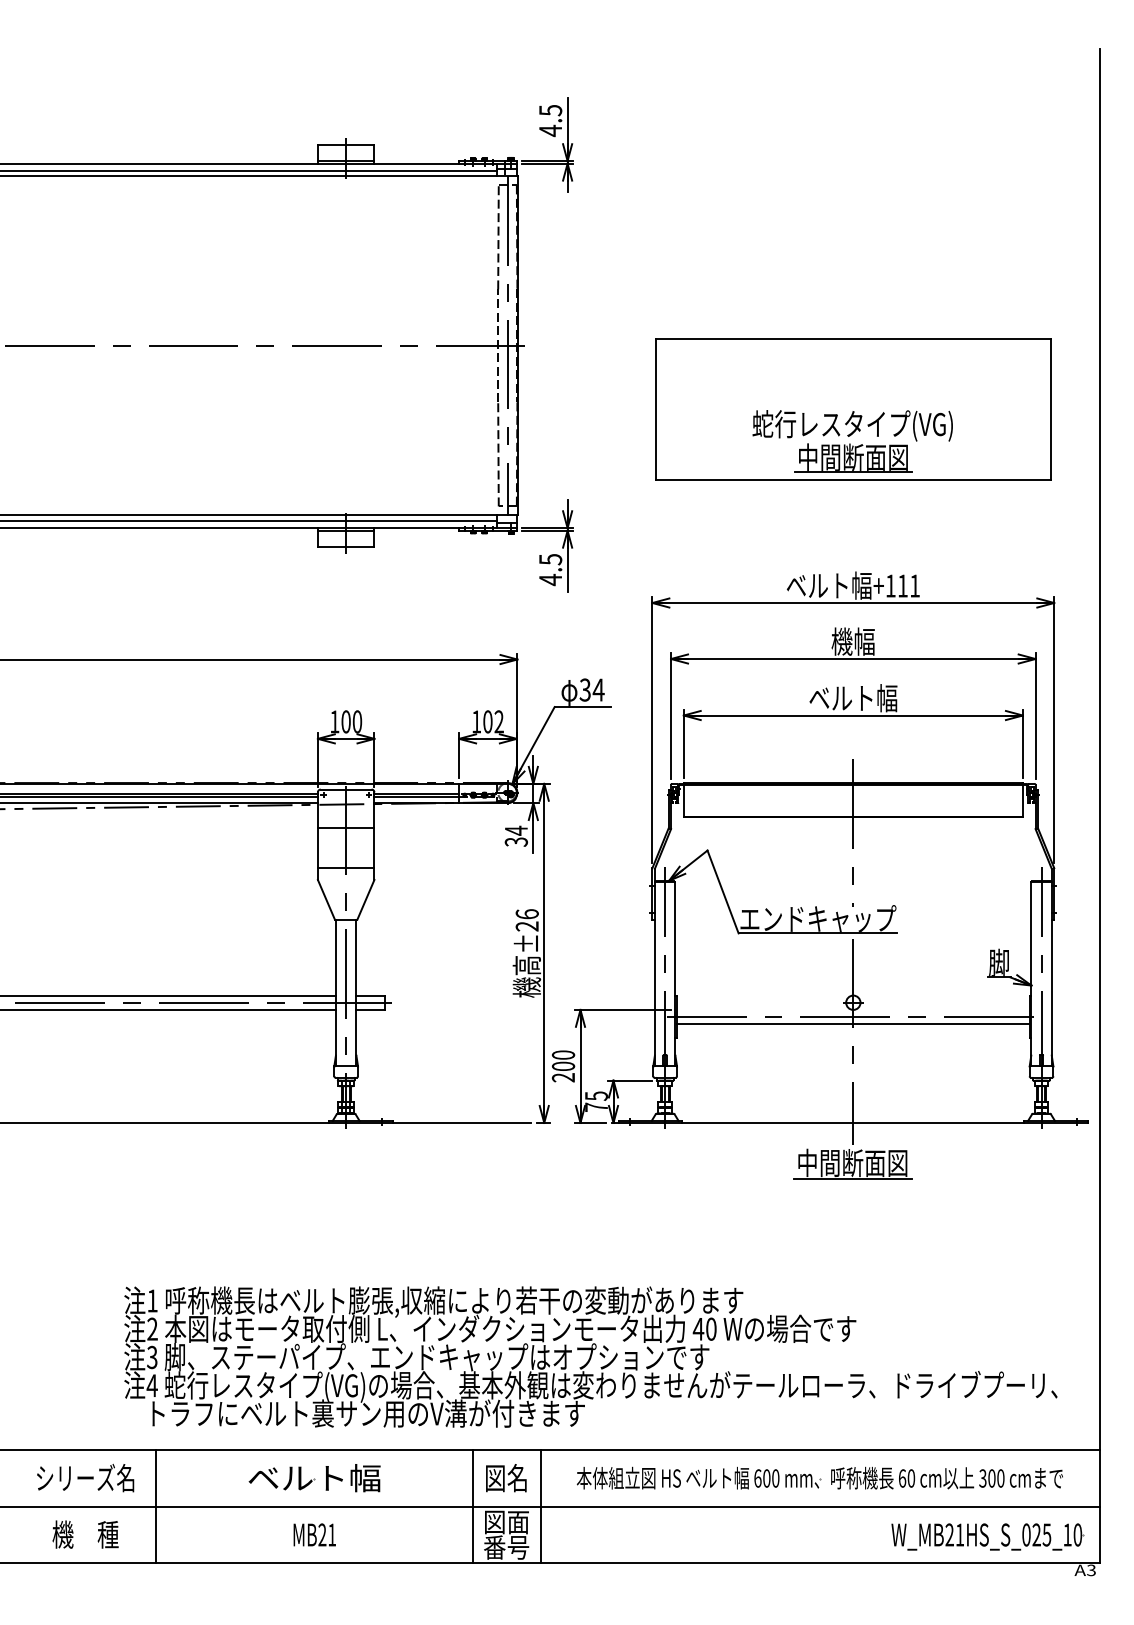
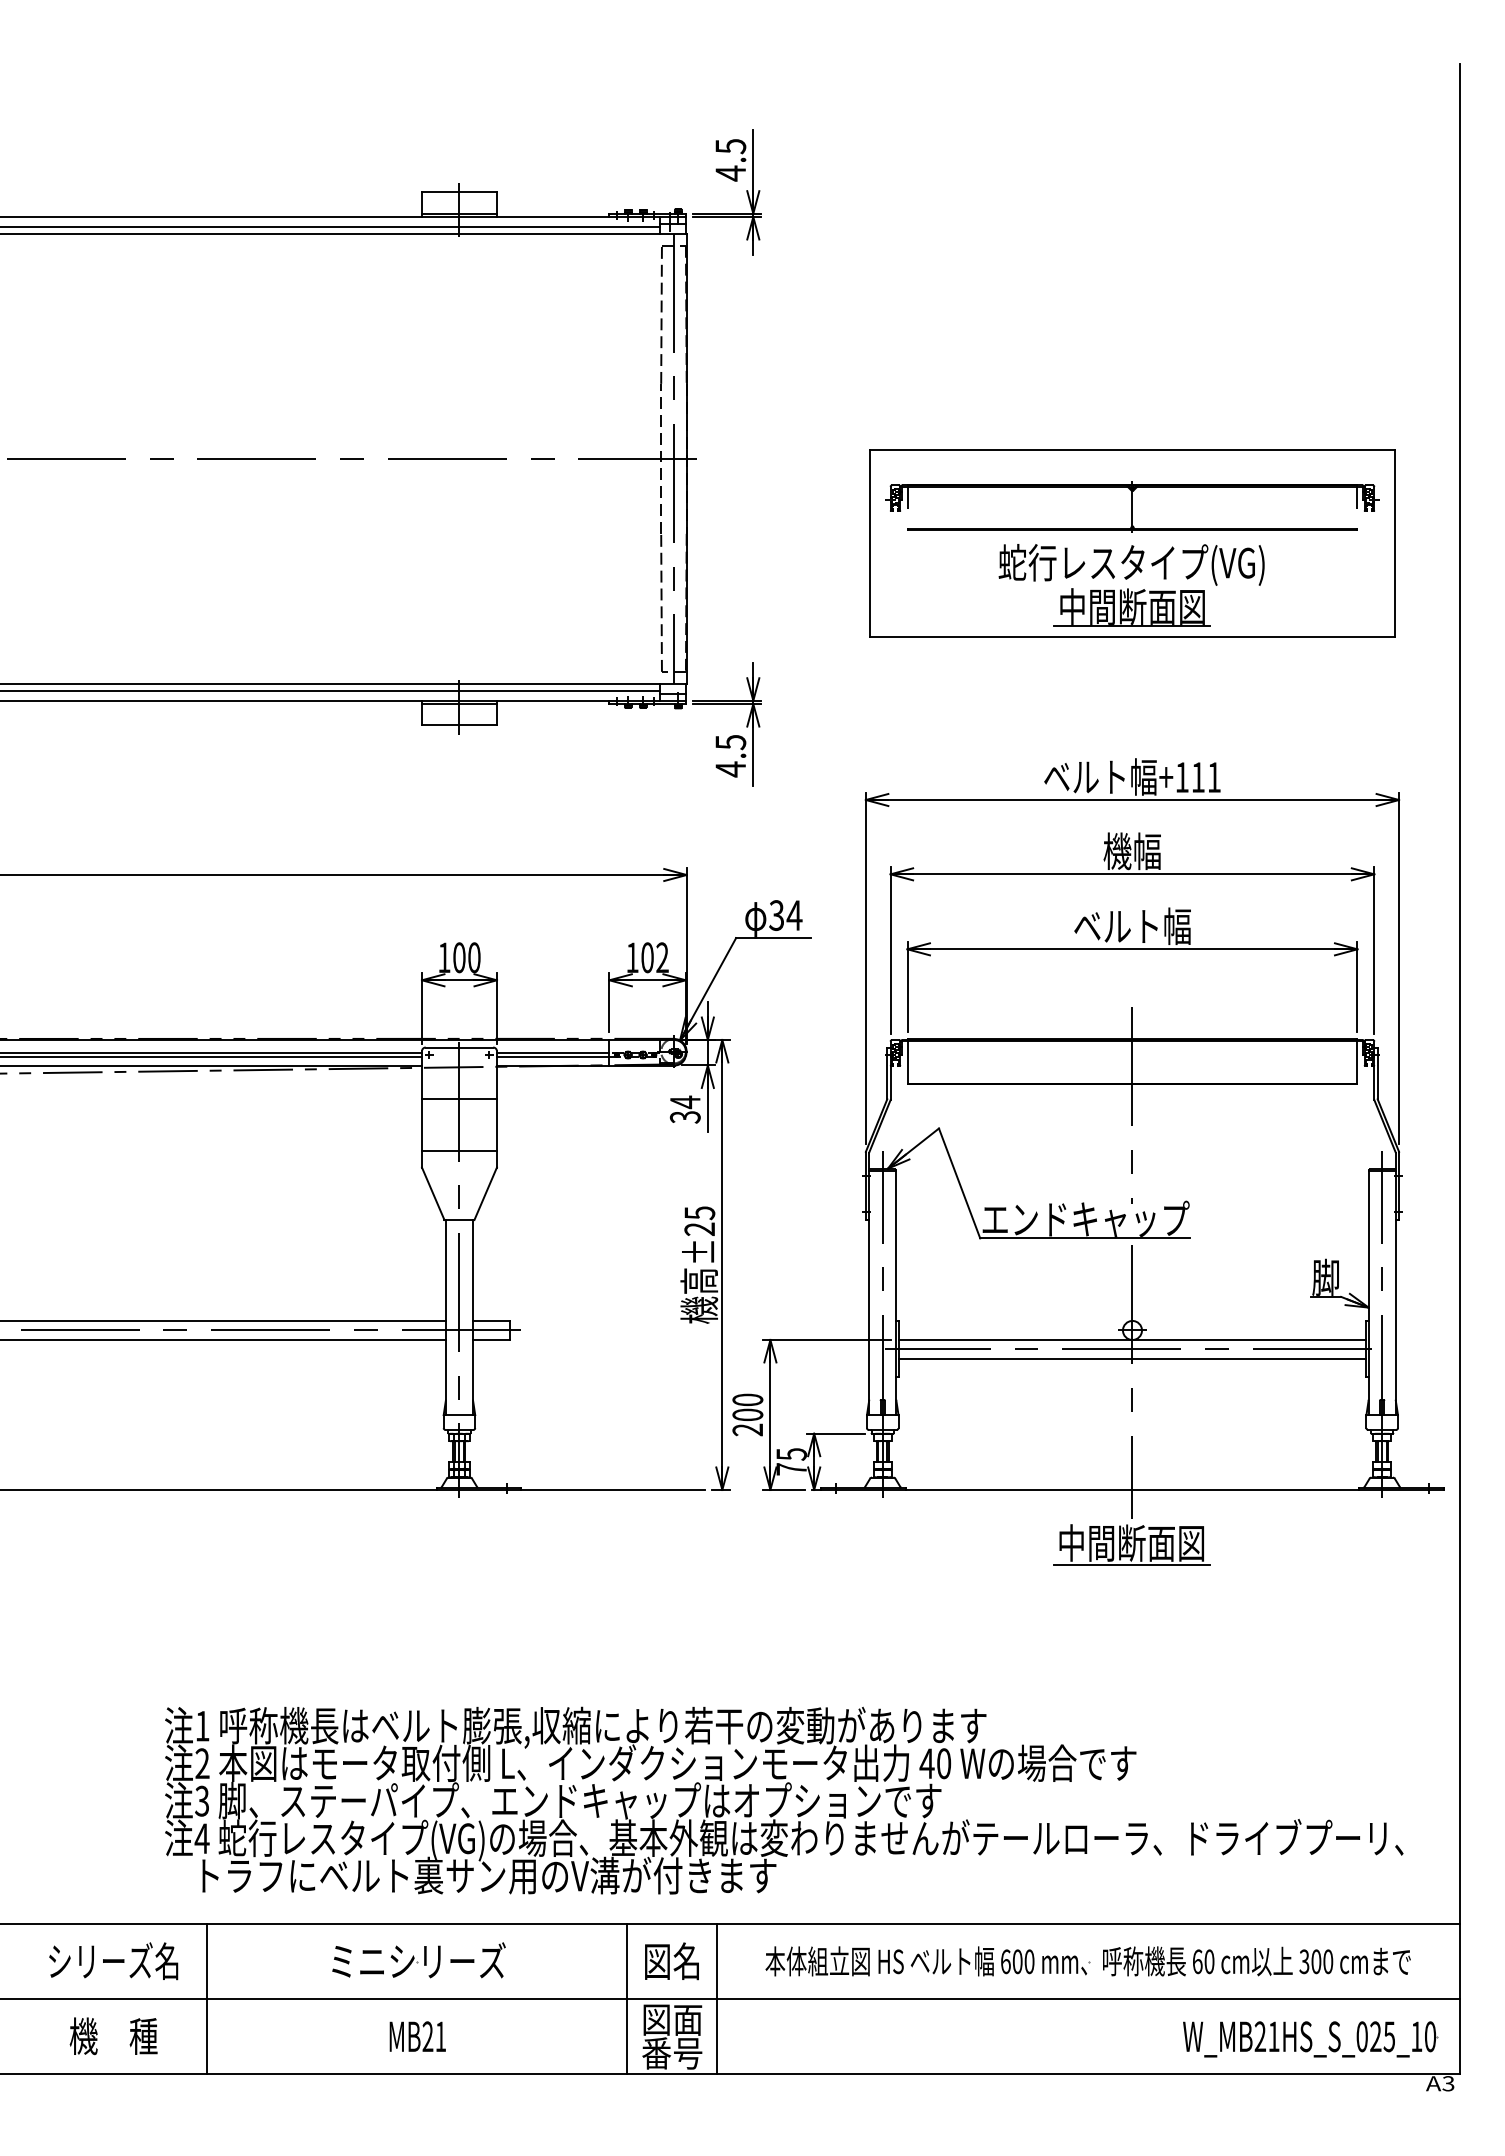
part: (853, 381) -> (1132, 506), added
text: (526, 914) -> (698, 1213), ±26 -> ±25
line: (853, 1009) -> (1132, 1339), added
text: (314, 1477) -> (417, 1960), ベルト幅 -> ミニシリーズ

